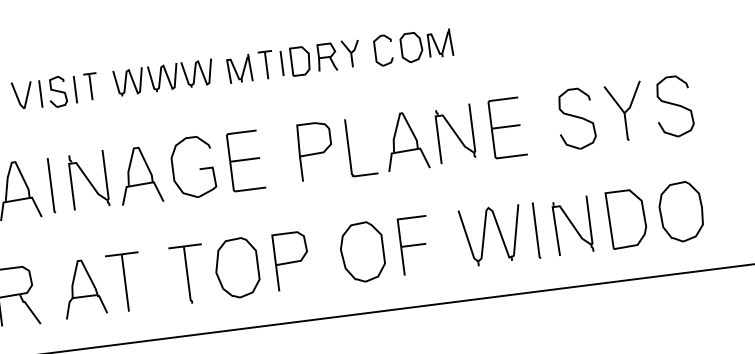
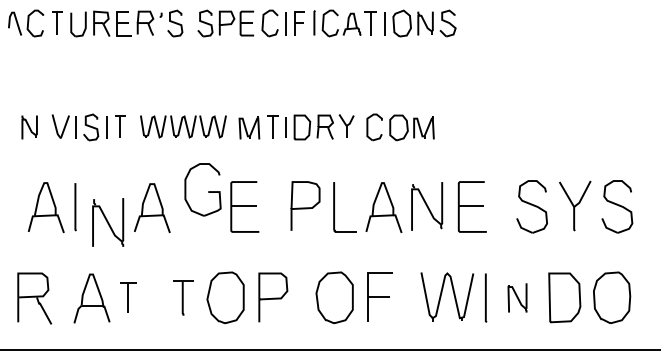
part: (199, 168) -> (208, 191), moved
part: (89, 180) -> (108, 222), moved
part: (572, 225) -> (517, 297), size x0.6
part: (188, 273) -> (183, 297), size x0.7
part: (125, 281) -> (128, 297), size x0.6

